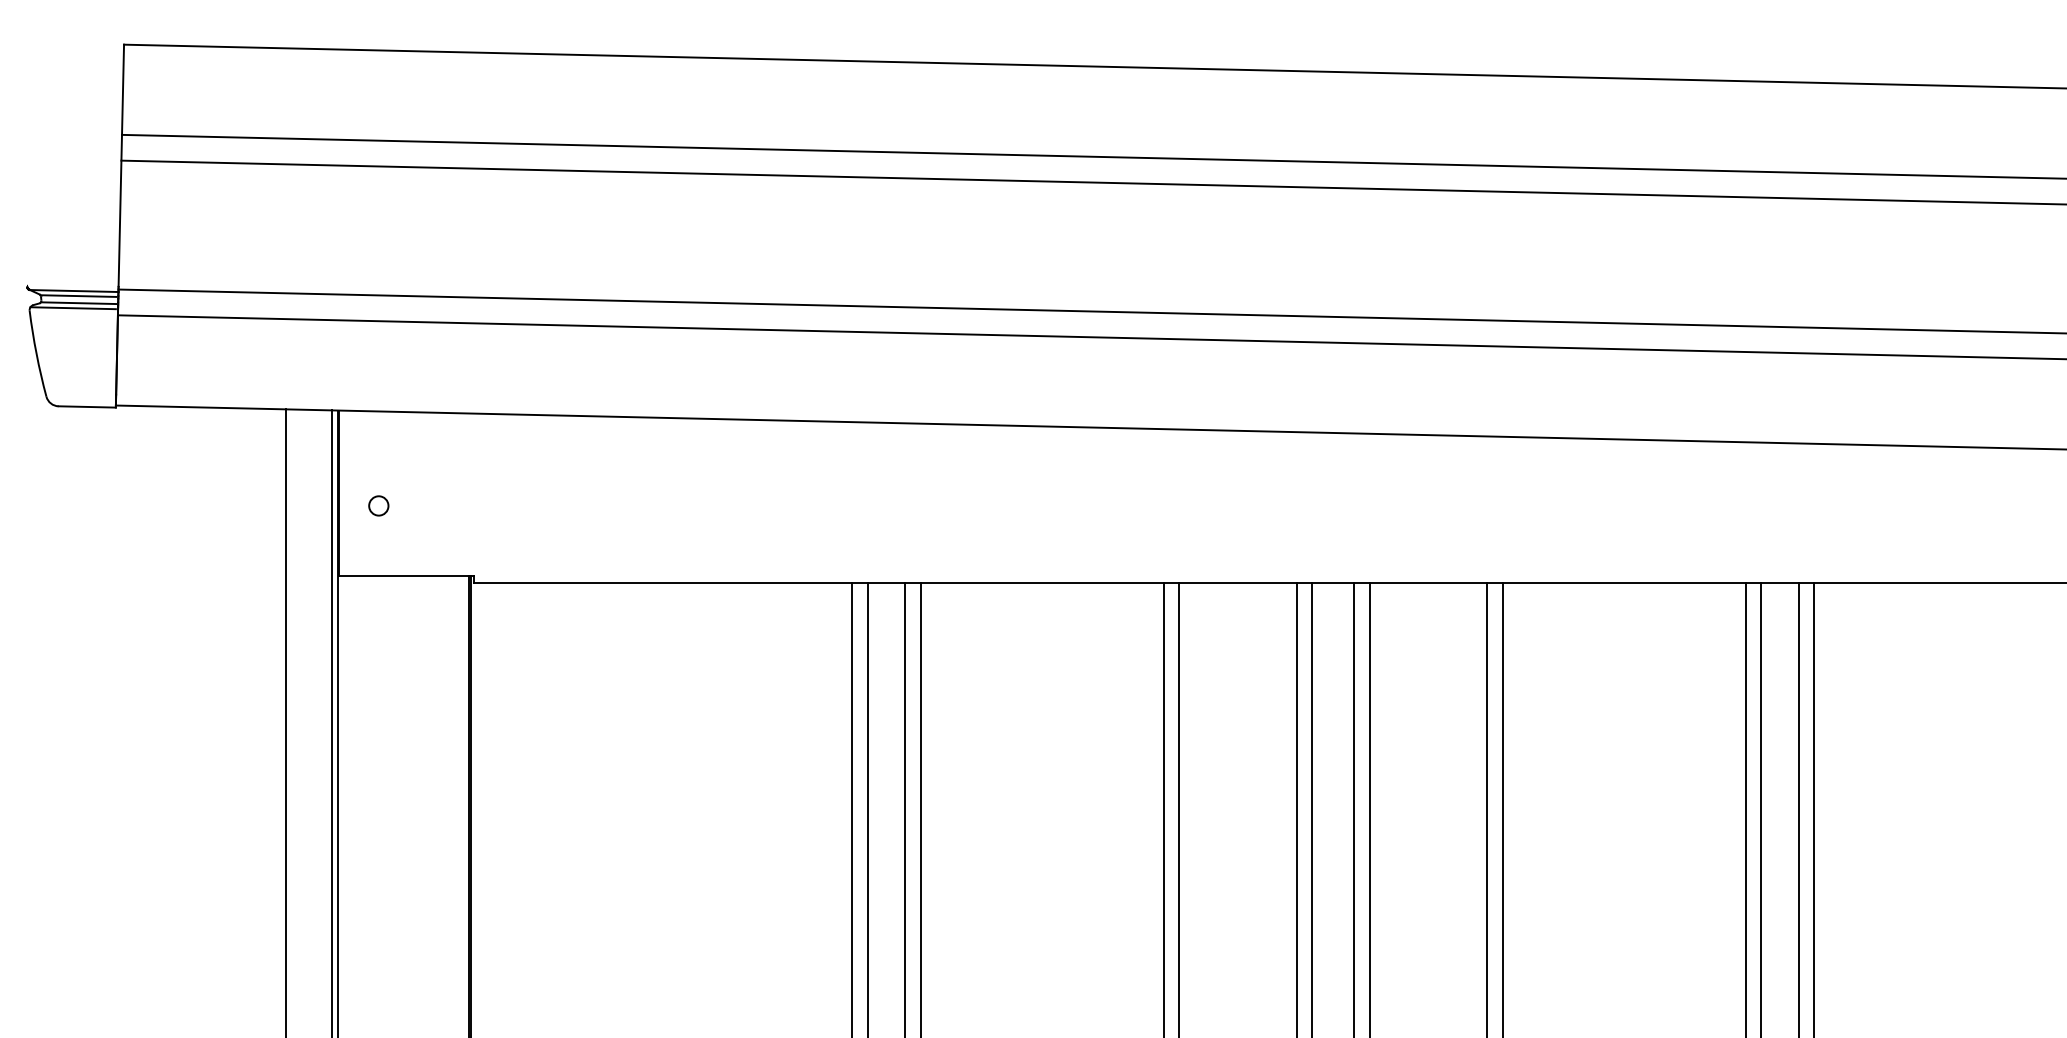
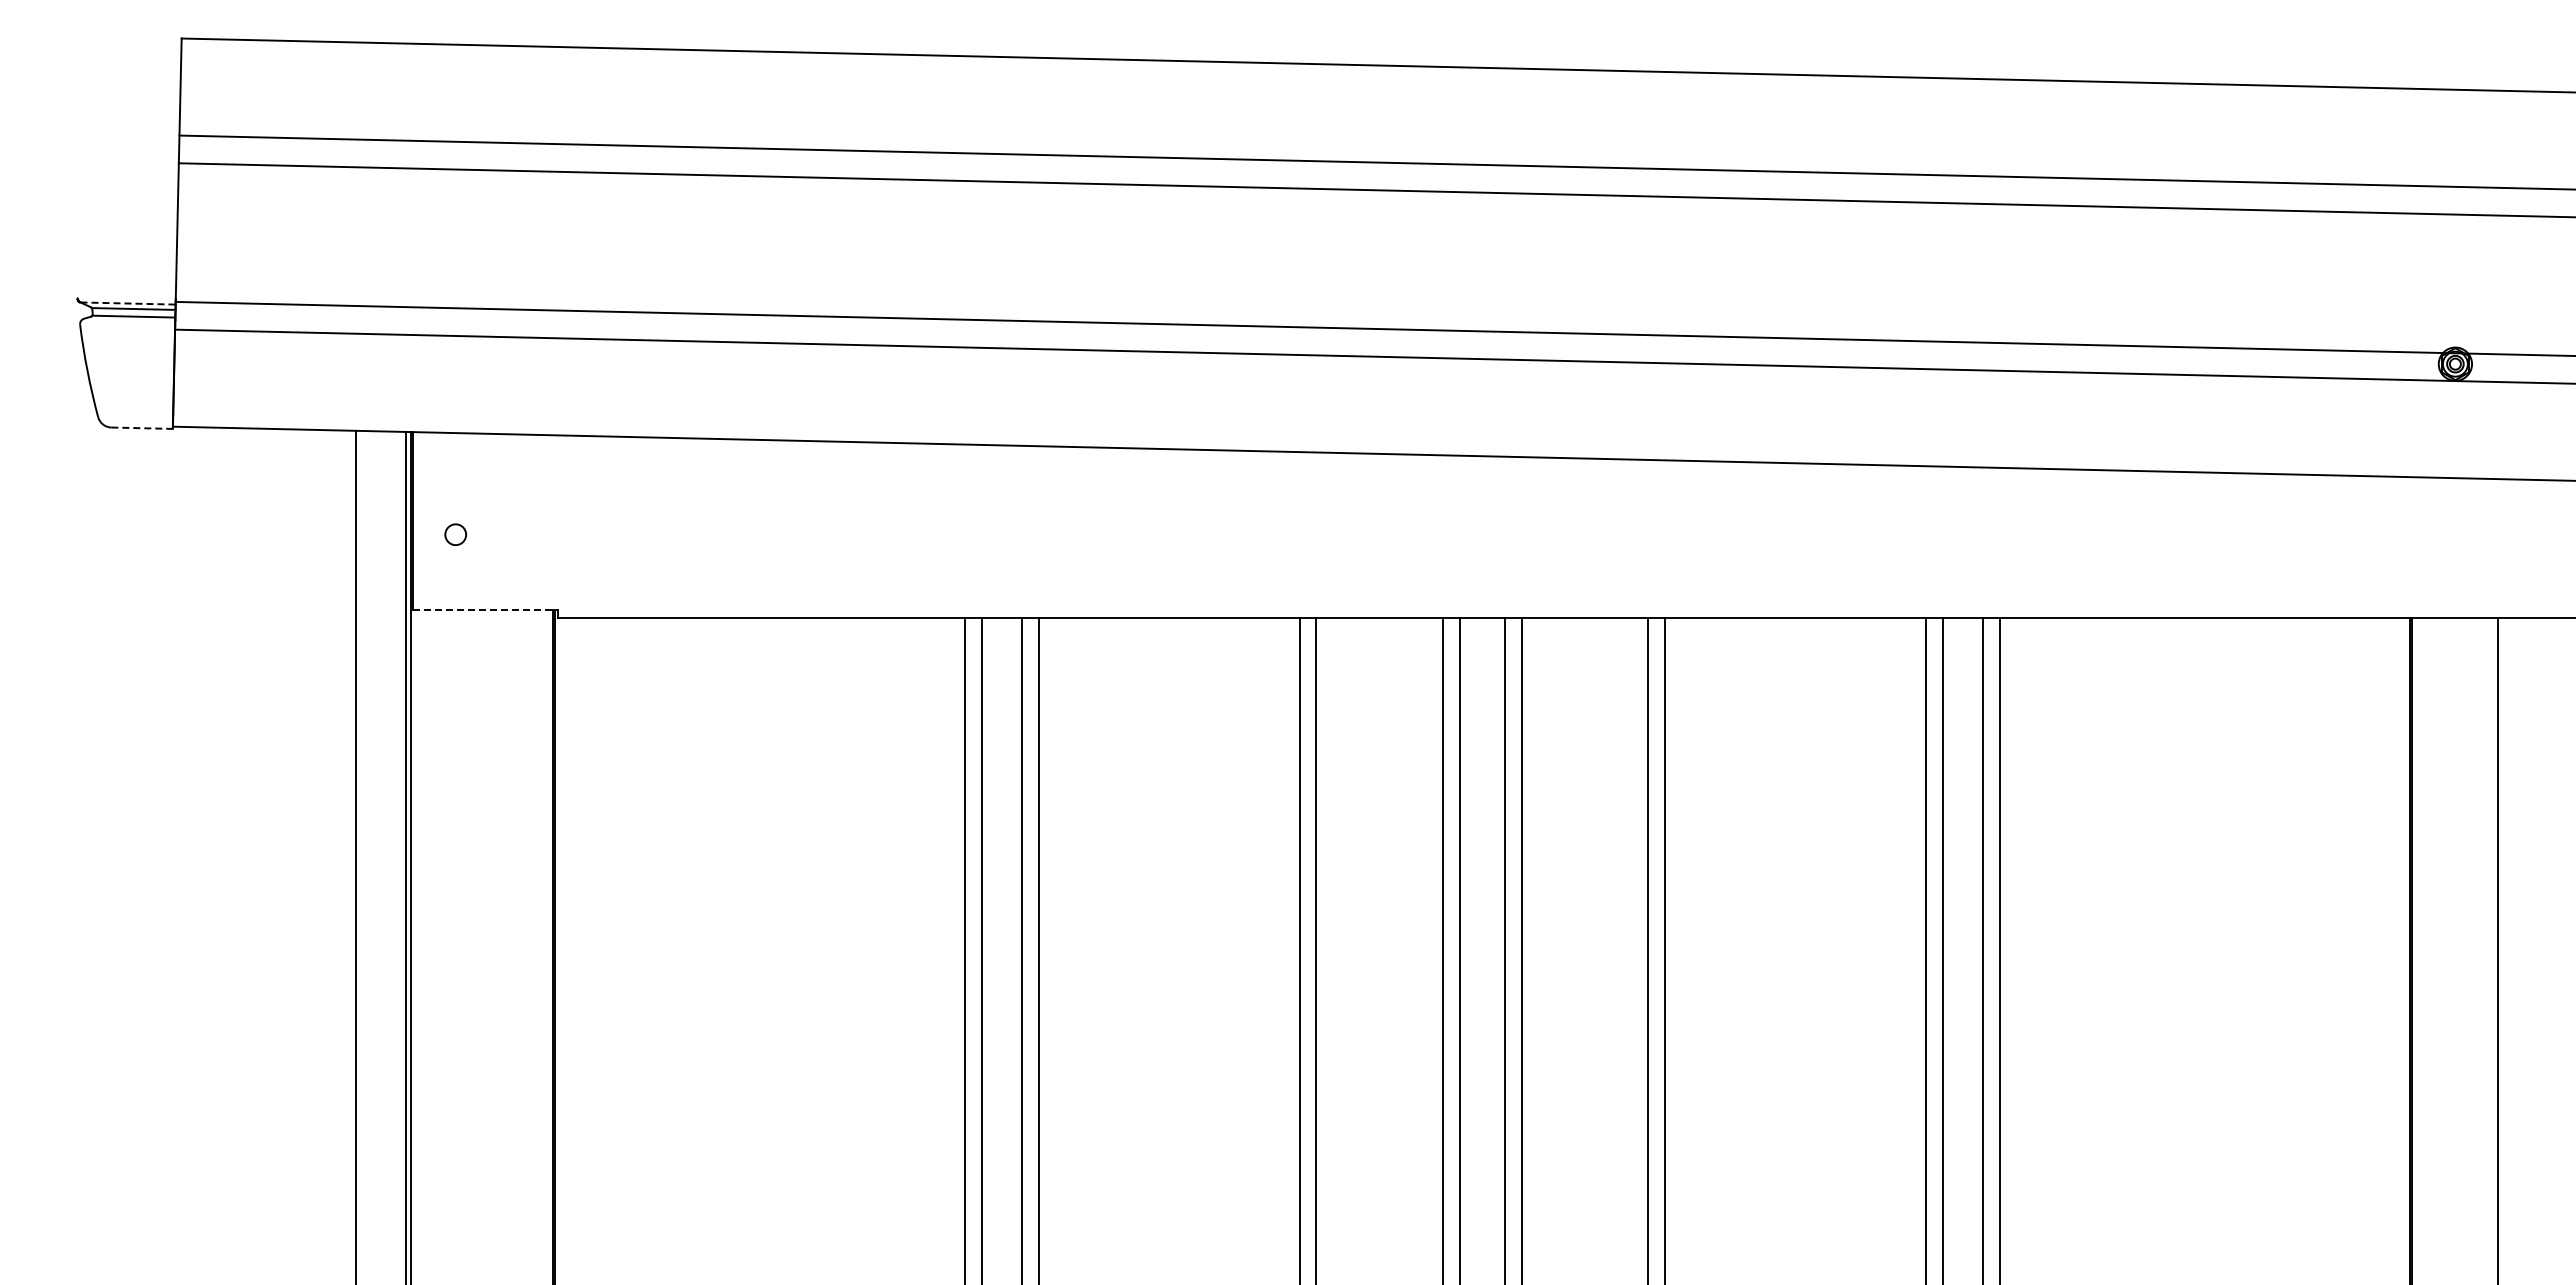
line: (74, 290) -> (128, 303), solid -> dashed
line: (72, 307) -> (126, 321), removed
line: (87, 407) -> (142, 428), solid -> dashed
line: (406, 575) -> (485, 609), solid -> dashed

